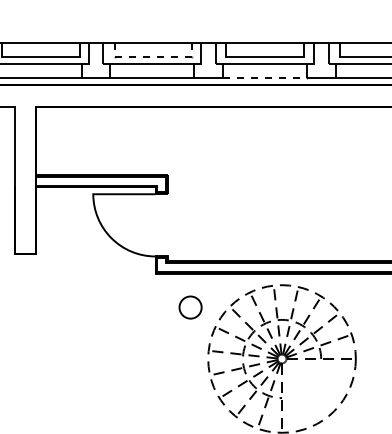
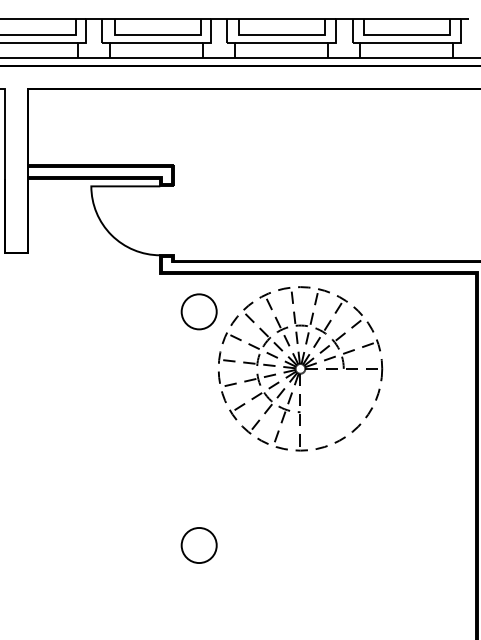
line: (152, 57) -> (157, 34), dashed -> solid
line: (264, 78) -> (281, 58), dashed -> solid
circle: (190, 307) -> (198, 311), size x1.43

